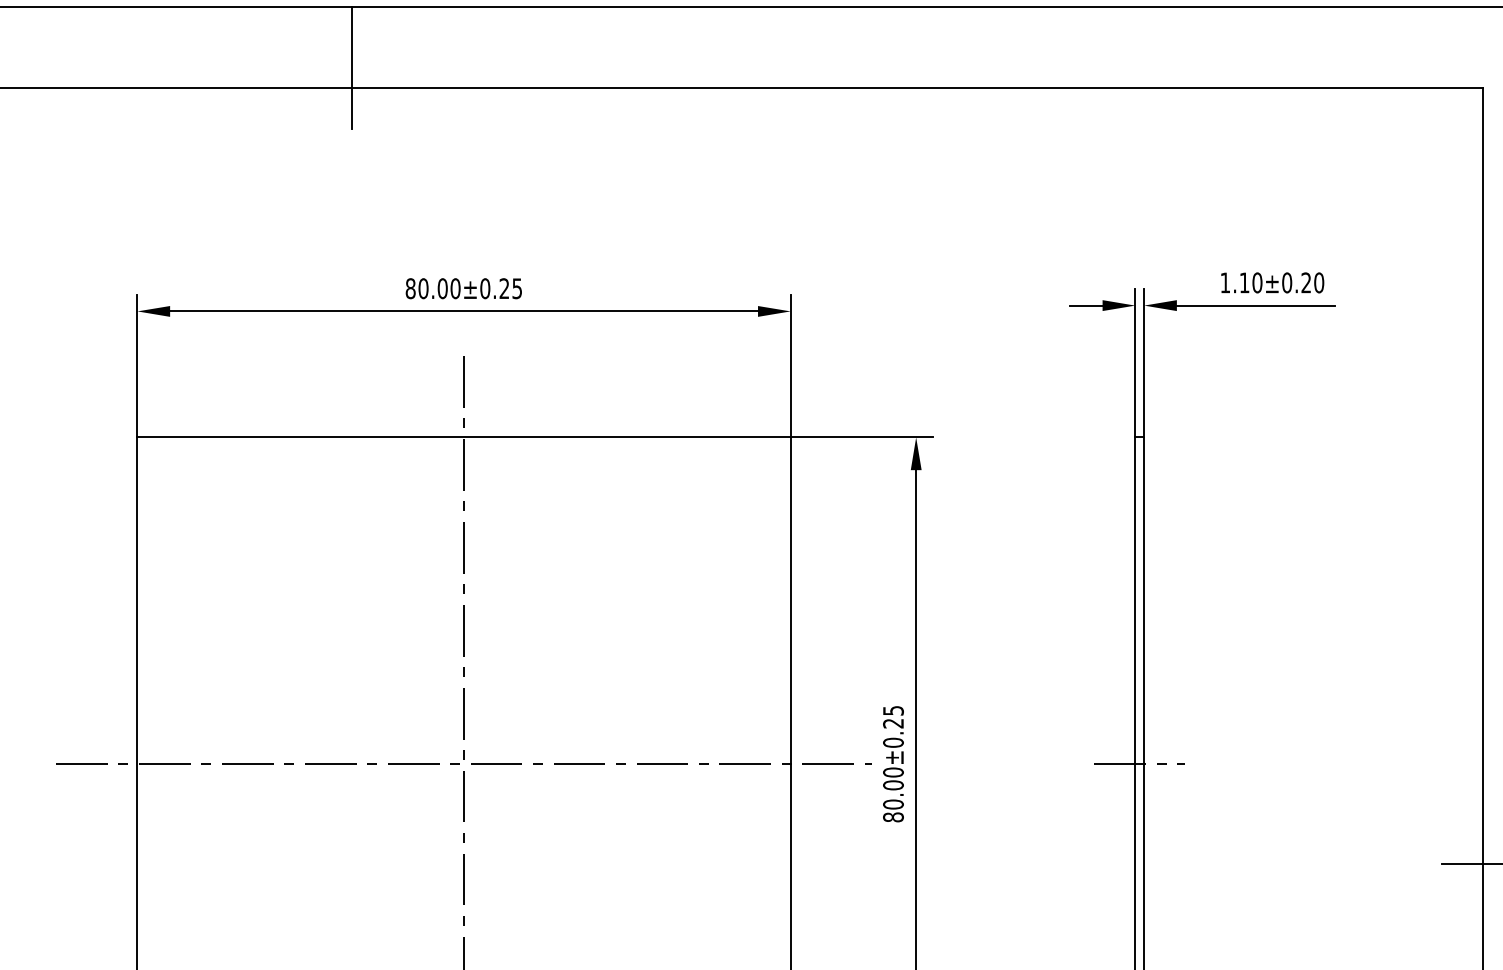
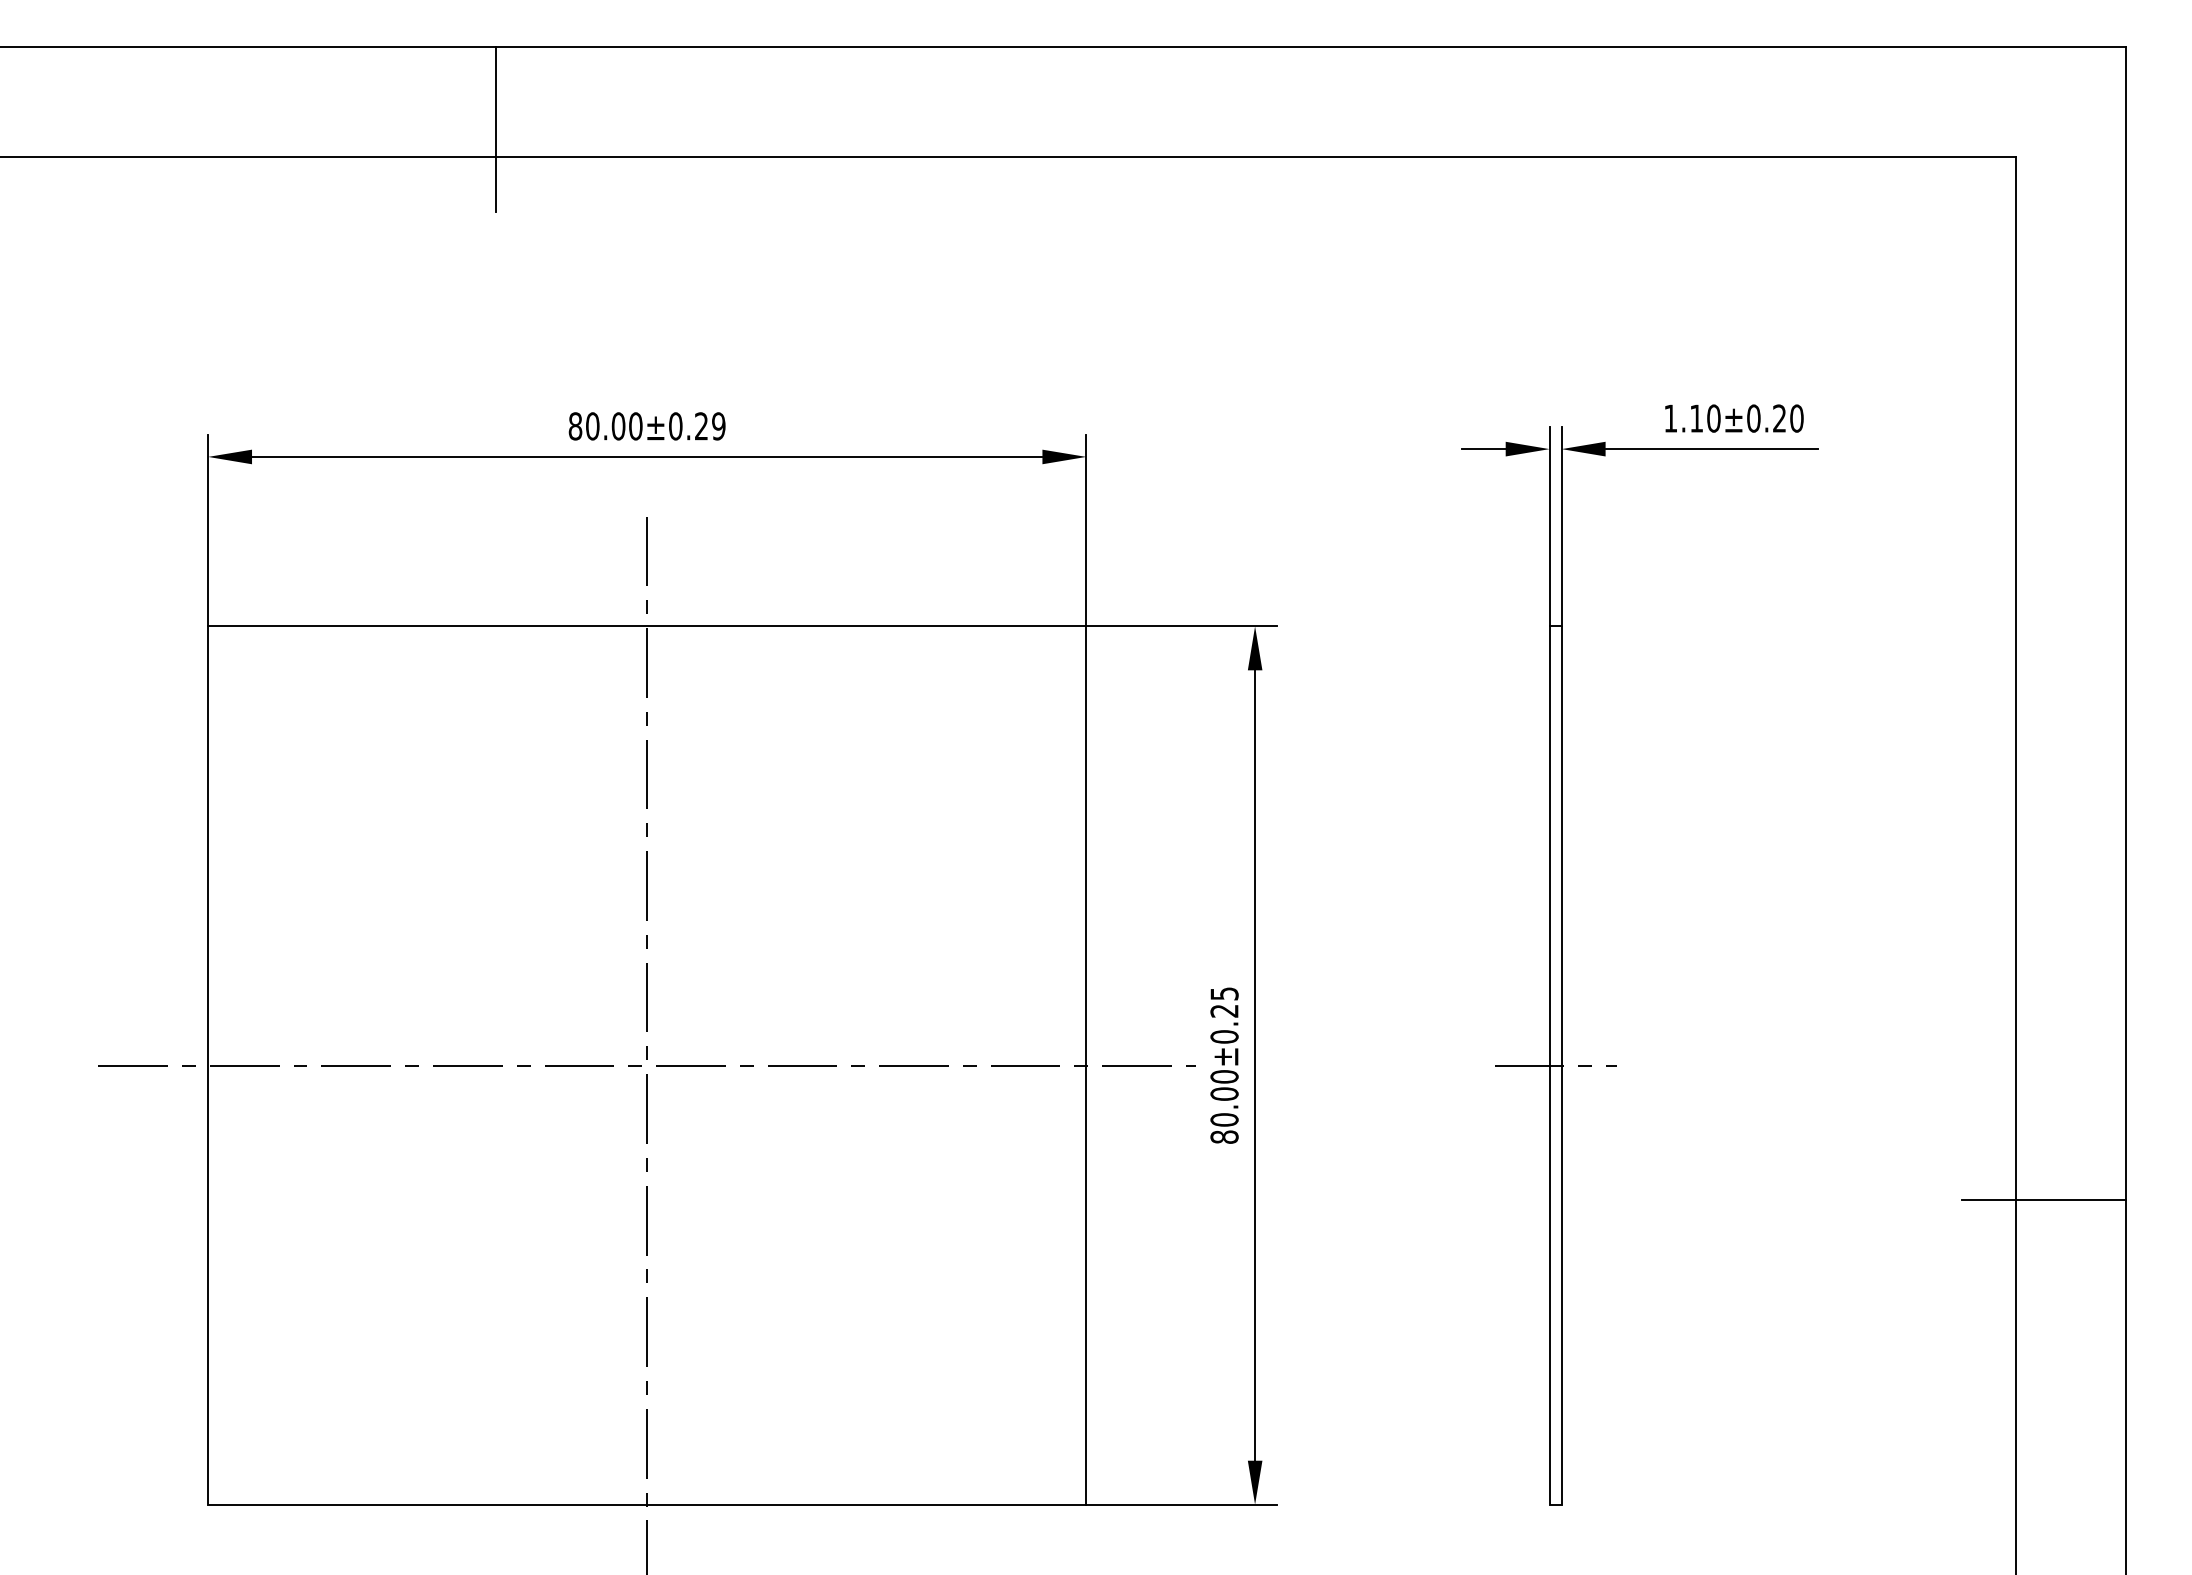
text: (517, 288) -> (718, 426), 80.00±0.25 -> 80.00±0.29

